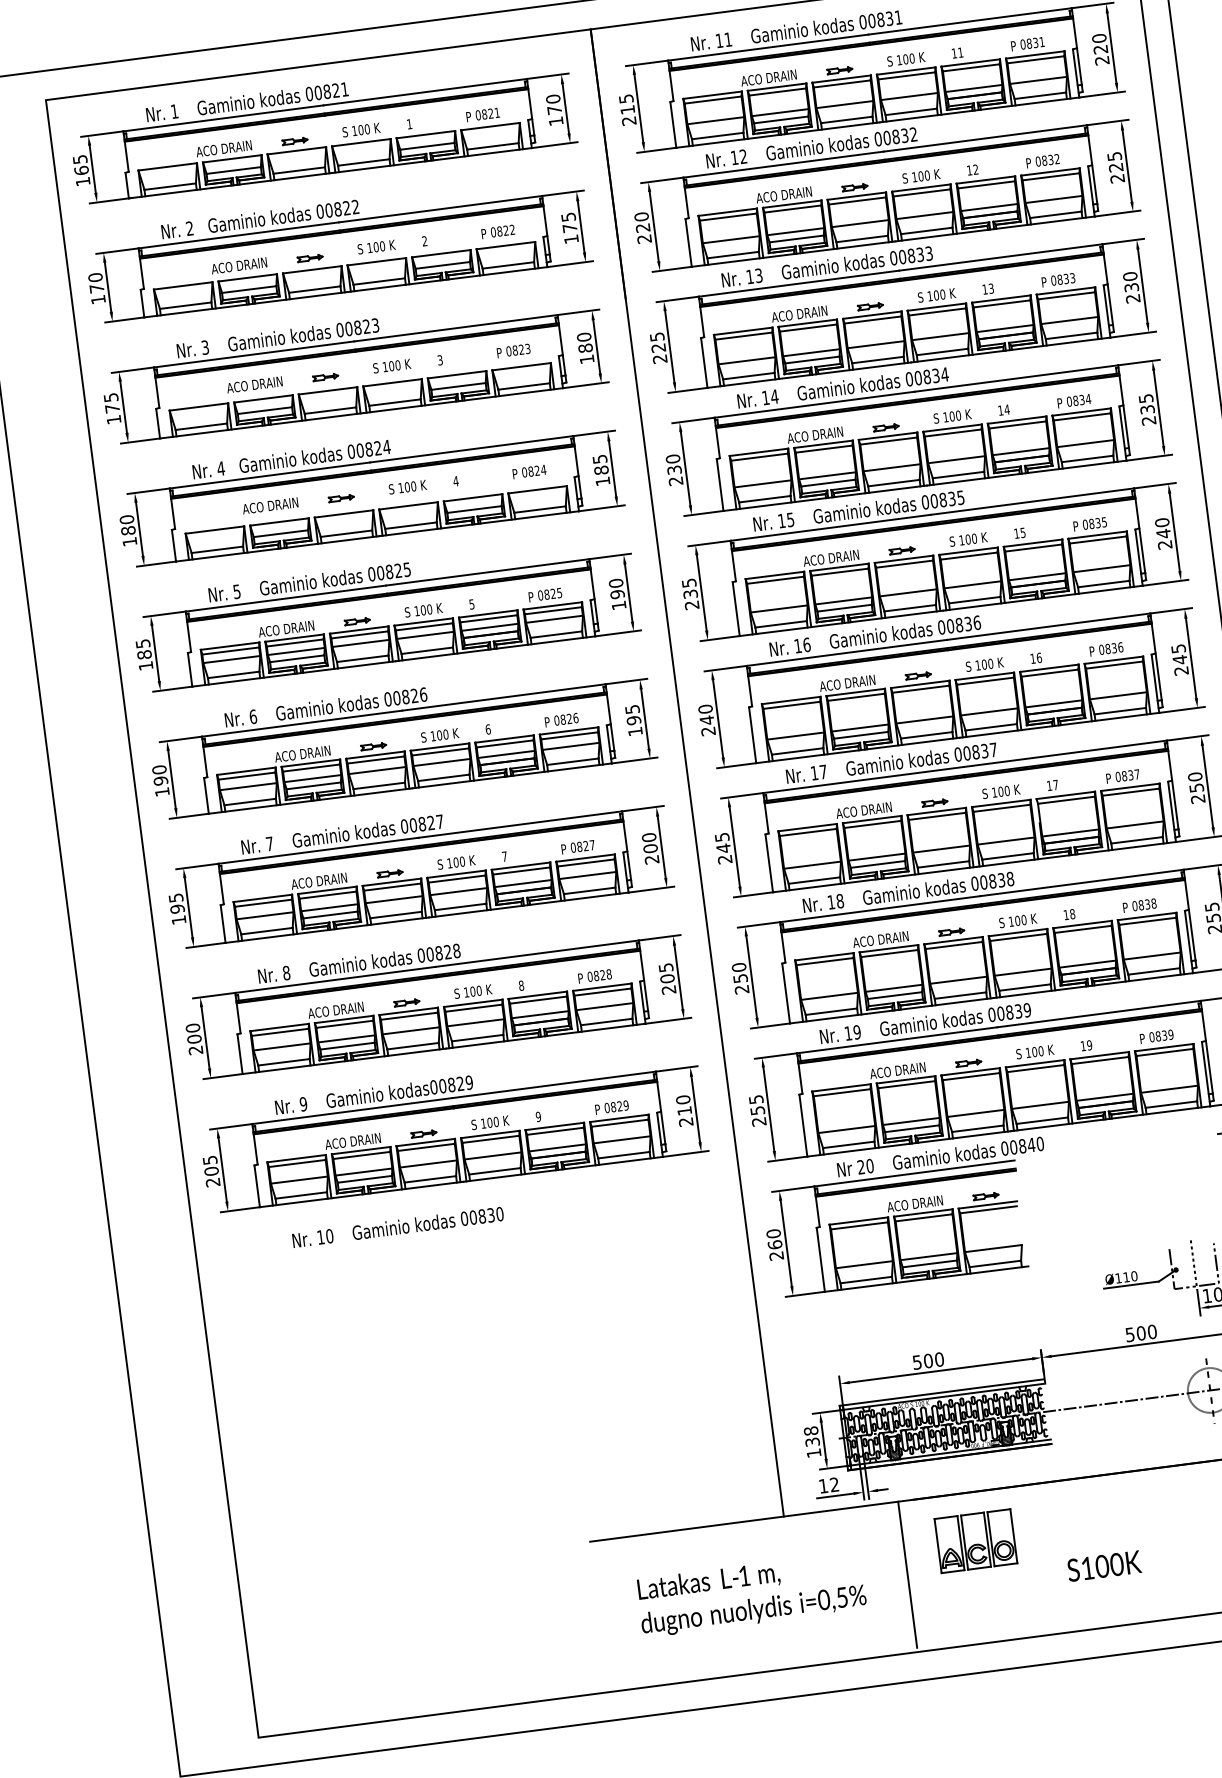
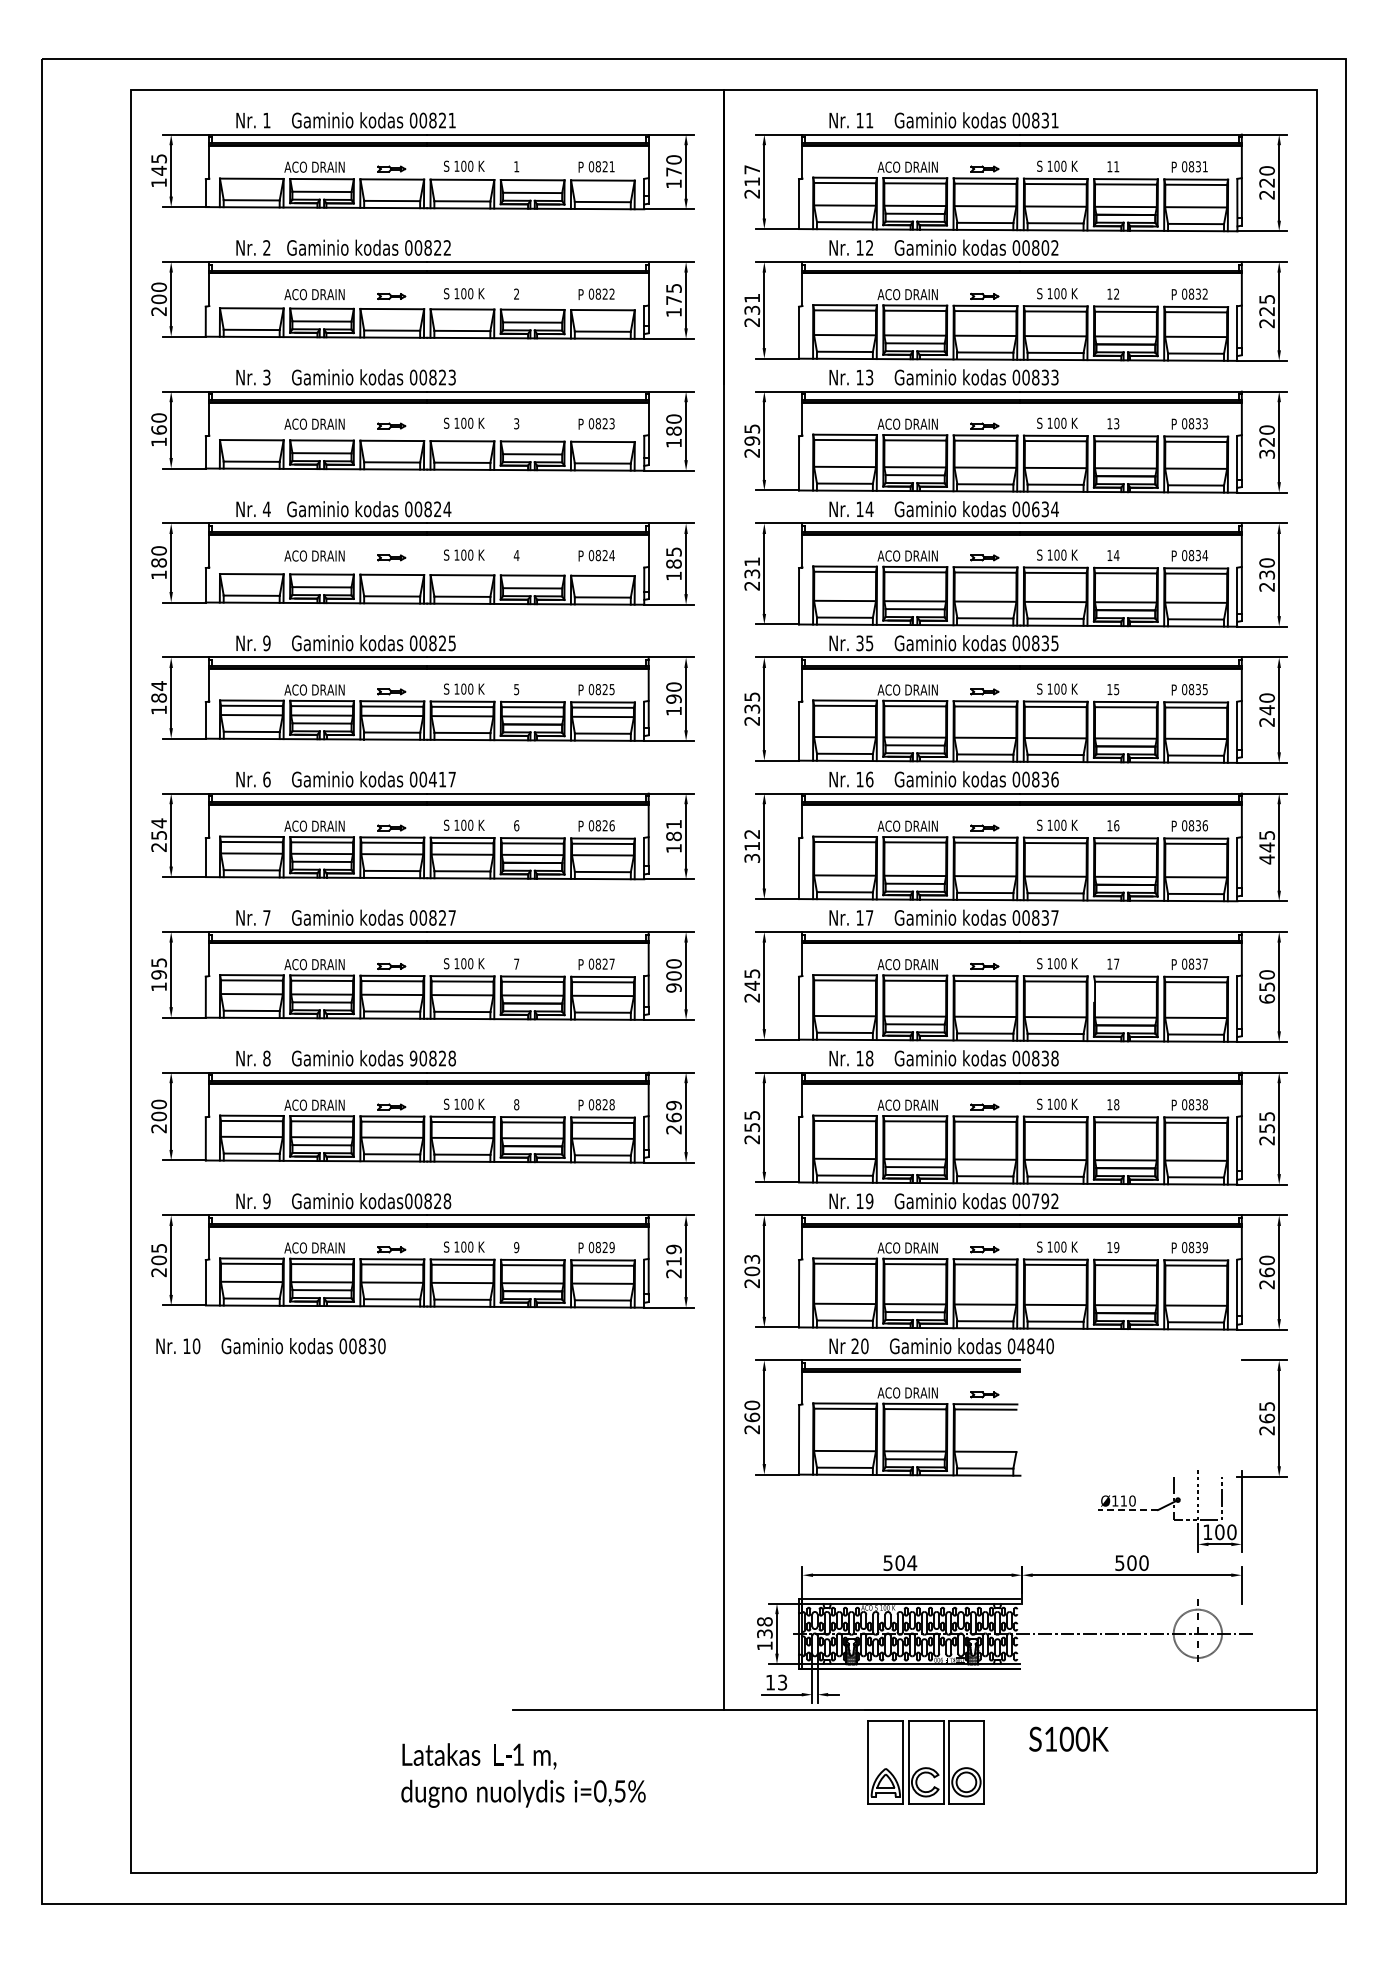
text: (626, 98) -> (752, 169), 215 -> 217
text: (904, 135) -> (1045, 247), 00832 -> 00802
text: (81, 170) -> (158, 170), 165 -> 145
text: (642, 221) -> (752, 303), 220 -> 231
text: (1132, 292) -> (1267, 447), 230 -> 320
text: (97, 293) -> (158, 304), 170 -> 200
text: (658, 347) -> (752, 440), 225 -> 295
text: (927, 377) -> (1035, 509), 00834 -> 00634
text: (1145, 398) -> (1266, 562), 235 -> 230
text: (111, 402) -> (158, 423), 175 -> 160
text: (673, 458) -> (752, 561), 230 -> 231
text: (781, 521) -> (859, 643), 15 -> 35
text: (236, 591) -> (266, 642), 5 -> 9
text: (142, 644) -> (158, 686), 185 -> 184
text: (1180, 671) -> (1266, 859), 245 -> 445
text: (414, 695) -> (442, 779), 00826 -> 00417
text: (632, 715) -> (673, 830), 195 -> 181
text: (707, 719) -> (752, 845), 240 -> 312
text: (160, 780) -> (158, 834), 190 -> 254
text: (1197, 798) -> (1266, 998), 250 -> 650
text: (651, 859) -> (673, 987), 200 -> 900
text: (421, 955) -> (413, 1058), 00828 -> 90828
text: (739, 967) -> (752, 1115), 250 -> 255
text: (666, 973) -> (673, 1111), 205 -> 269
text: (1018, 1011) -> (1045, 1201), 00839 -> 00792
text: (469, 1082) -> (447, 1201), kodas00829 -> kodas00828
text: (682, 1100) -> (673, 1249), 210 -> 219
text: (757, 1105) -> (752, 1265), 255 -> 203
text: (1013, 1147) -> (1021, 1346), 00840 -> 04840
text: (397, 1227) -> (270, 1346), moved
line: (1131, 1285) -> (1128, 1510), solid -> dashed
text: (939, 1358) -> (912, 1562), 500 -> 504
text: (834, 1484) -> (782, 1682), 12 -> 13
part: (975, 1541) -> (925, 1762), size x1.4
text: (1103, 1565) -> (1068, 1738), moved
line: (907, 1574) -> (848, 1788), removed
text: (751, 1594) -> (523, 1775), moved

